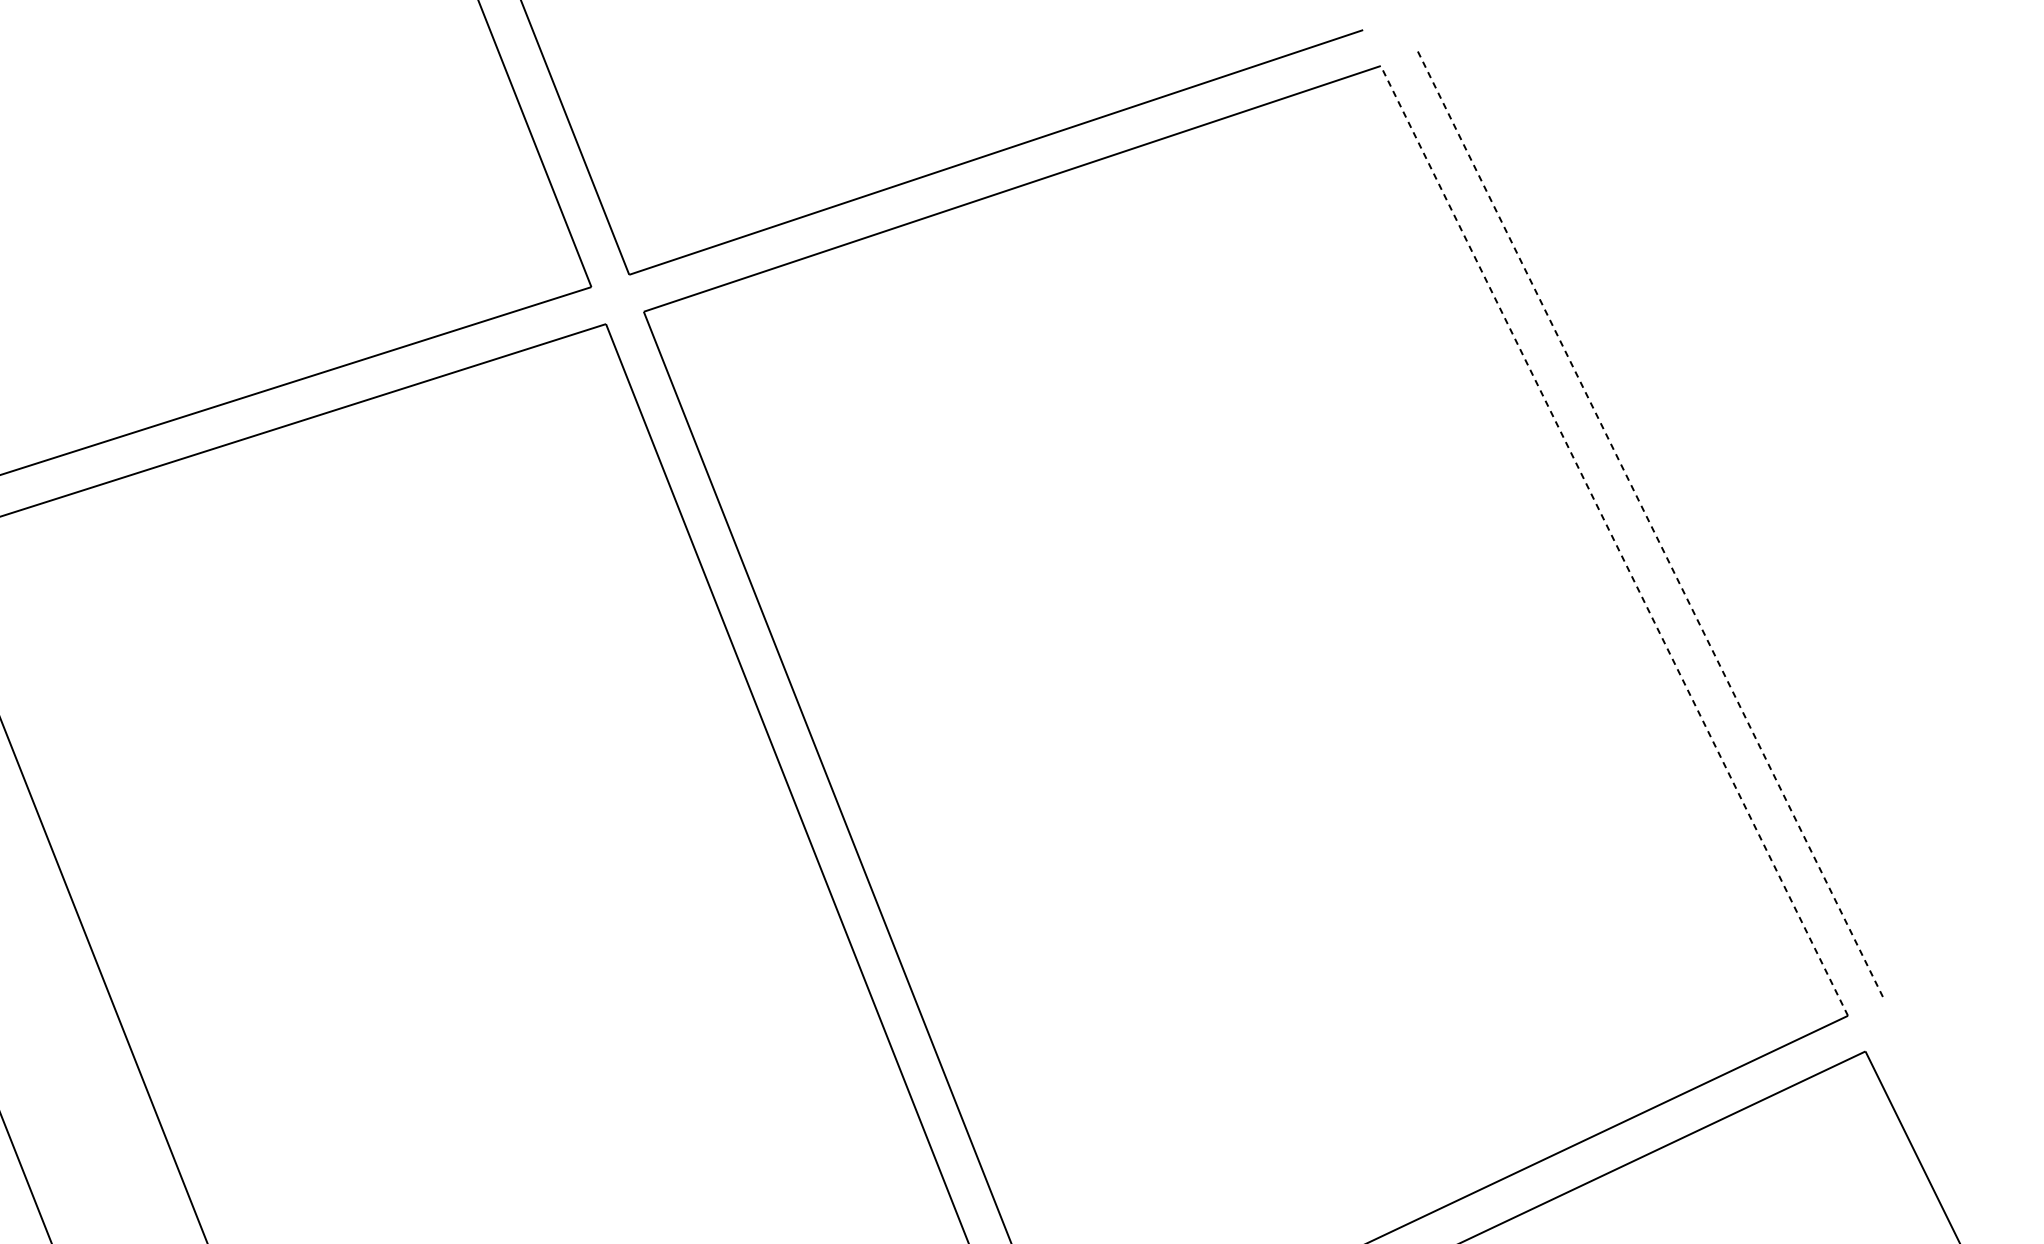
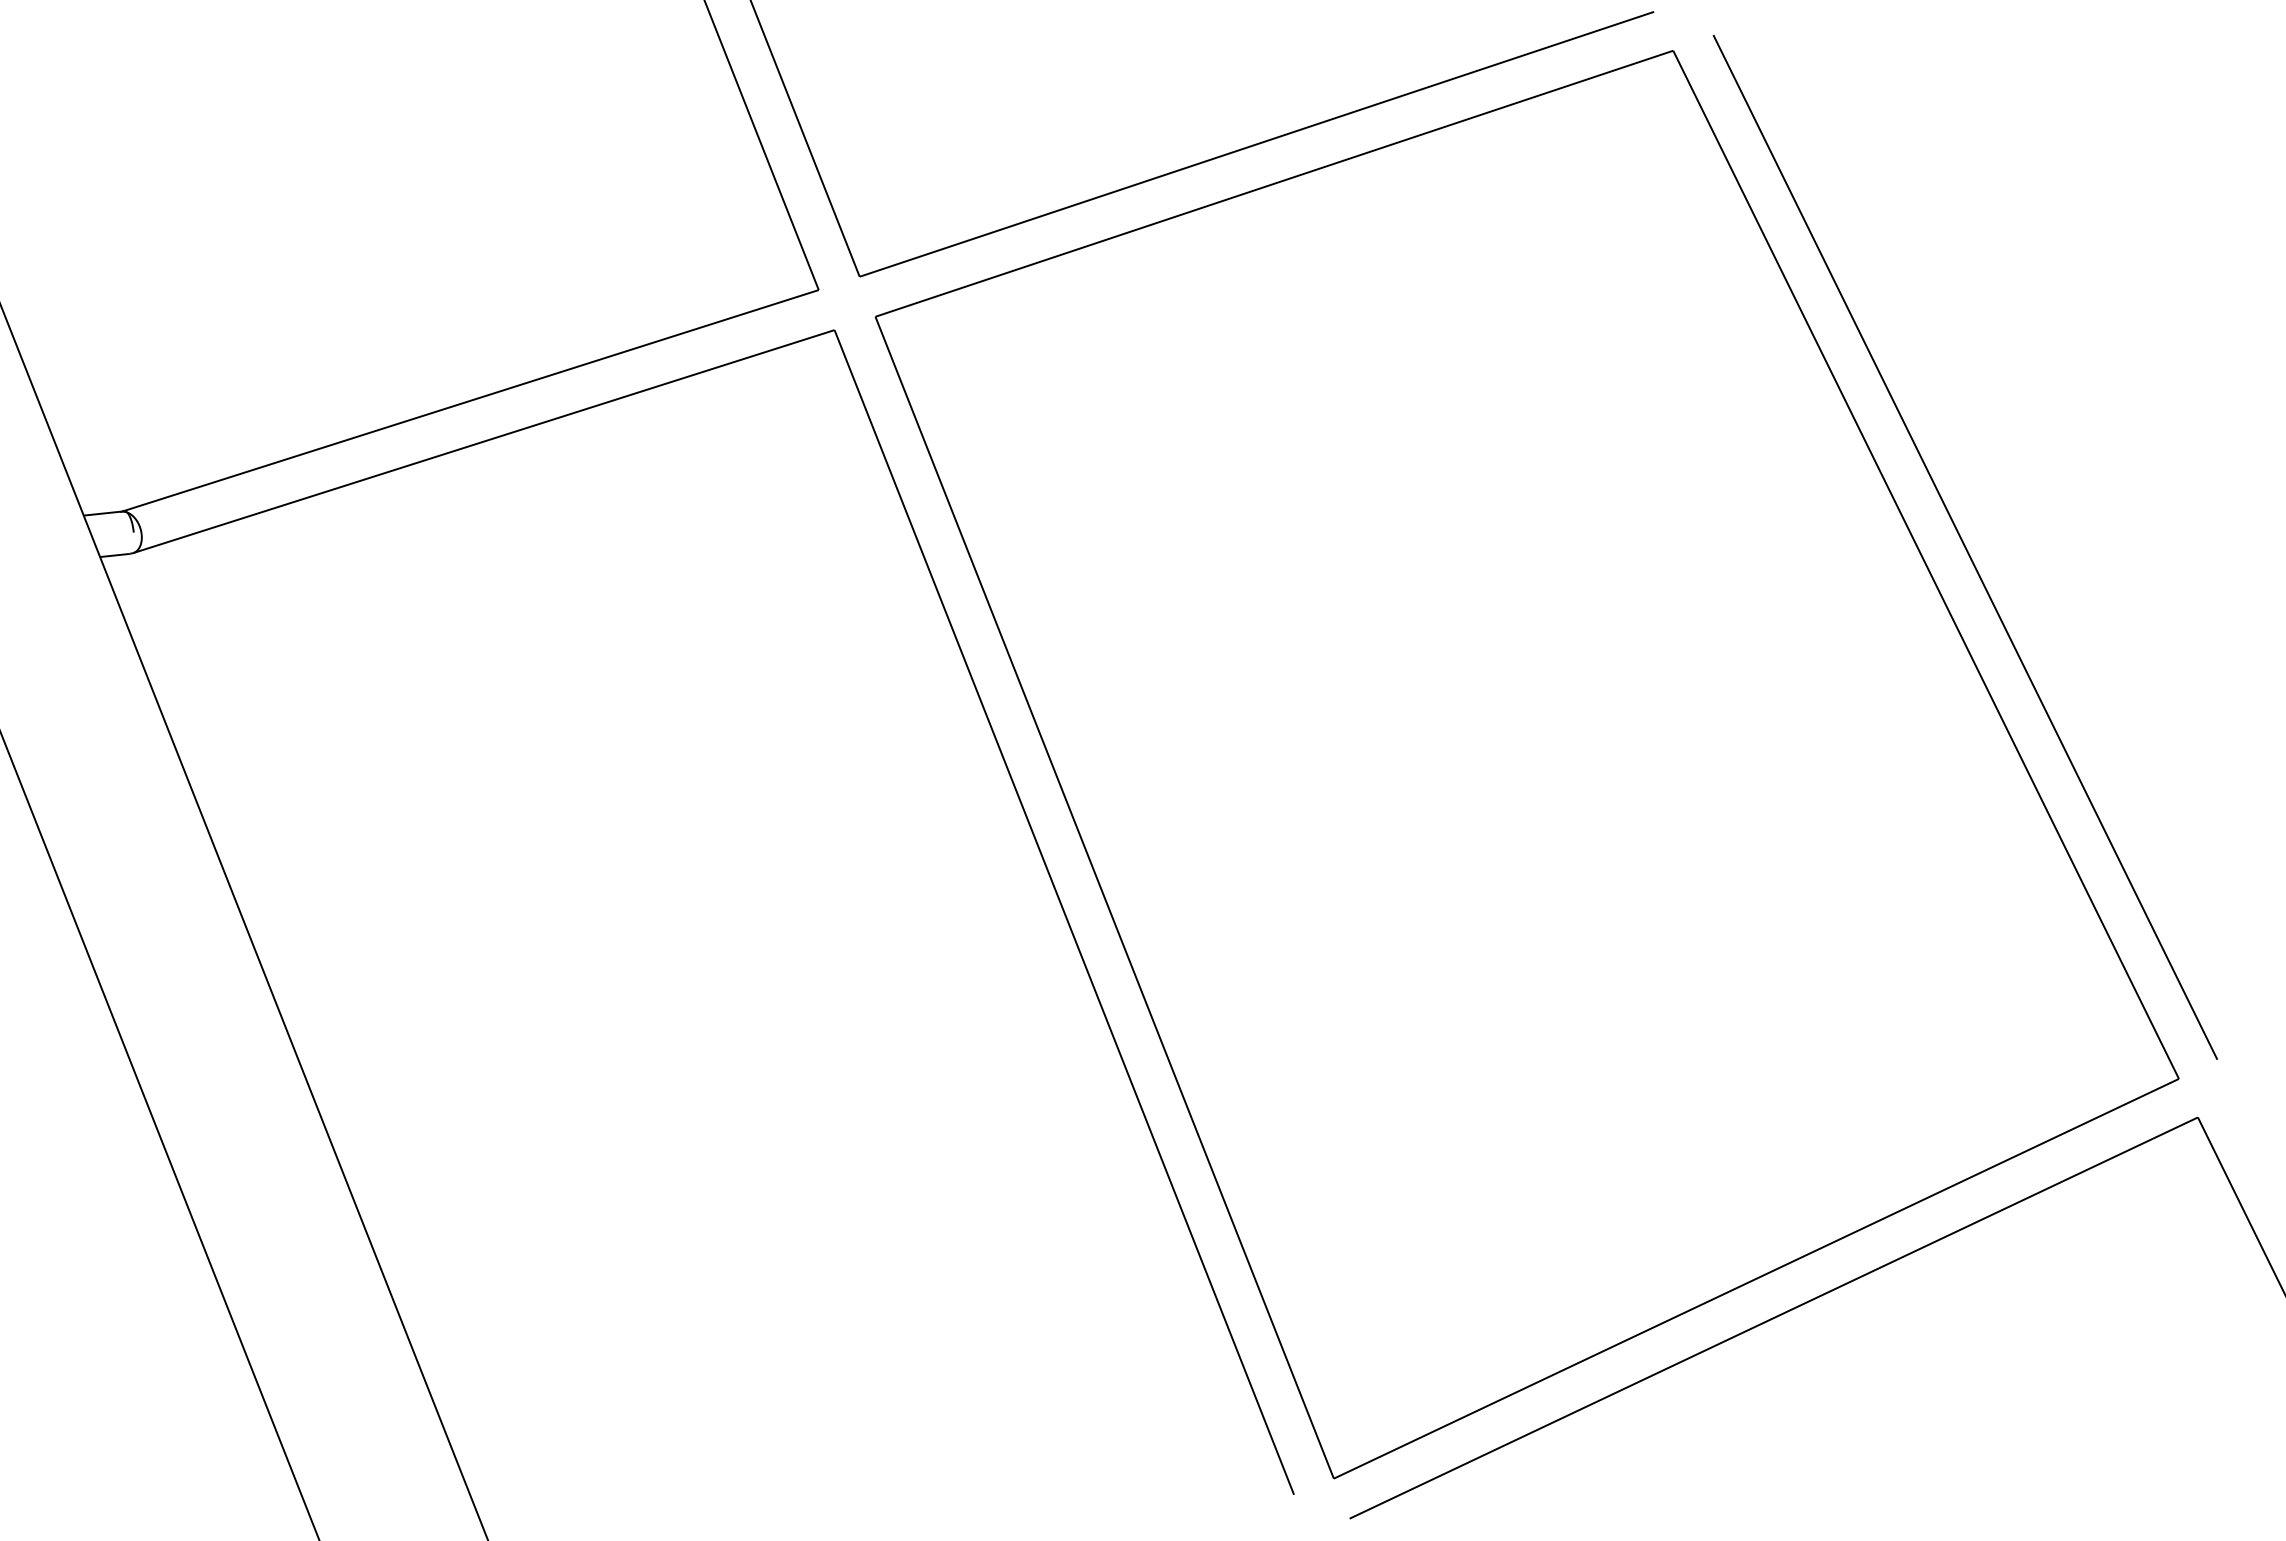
line: (1650, 524) -> (1965, 547), dashed -> solid
line: (1614, 540) -> (1926, 564), dashed -> solid

